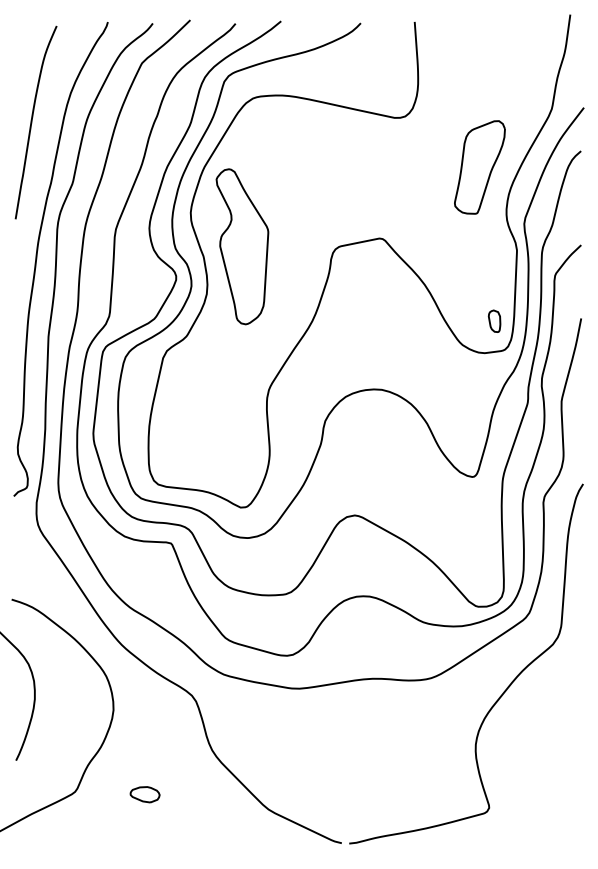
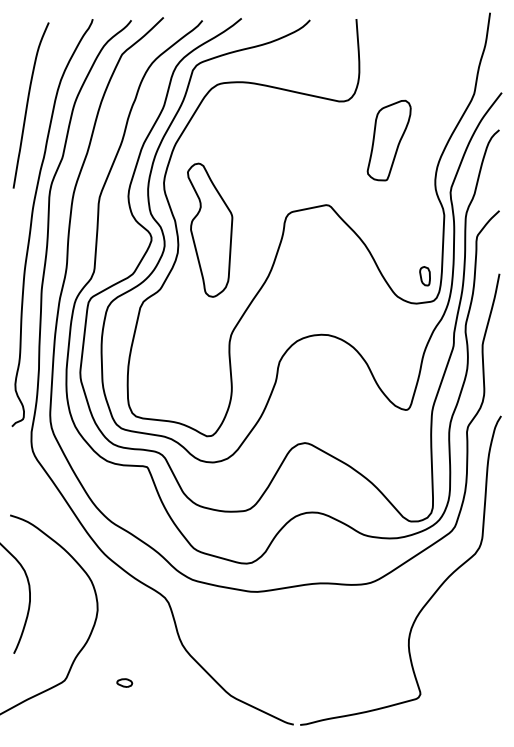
part: (479, 167) -> (388, 140), moved
part: (242, 246) -> (210, 230), moved
part: (144, 794) -> (124, 682), size x0.6

